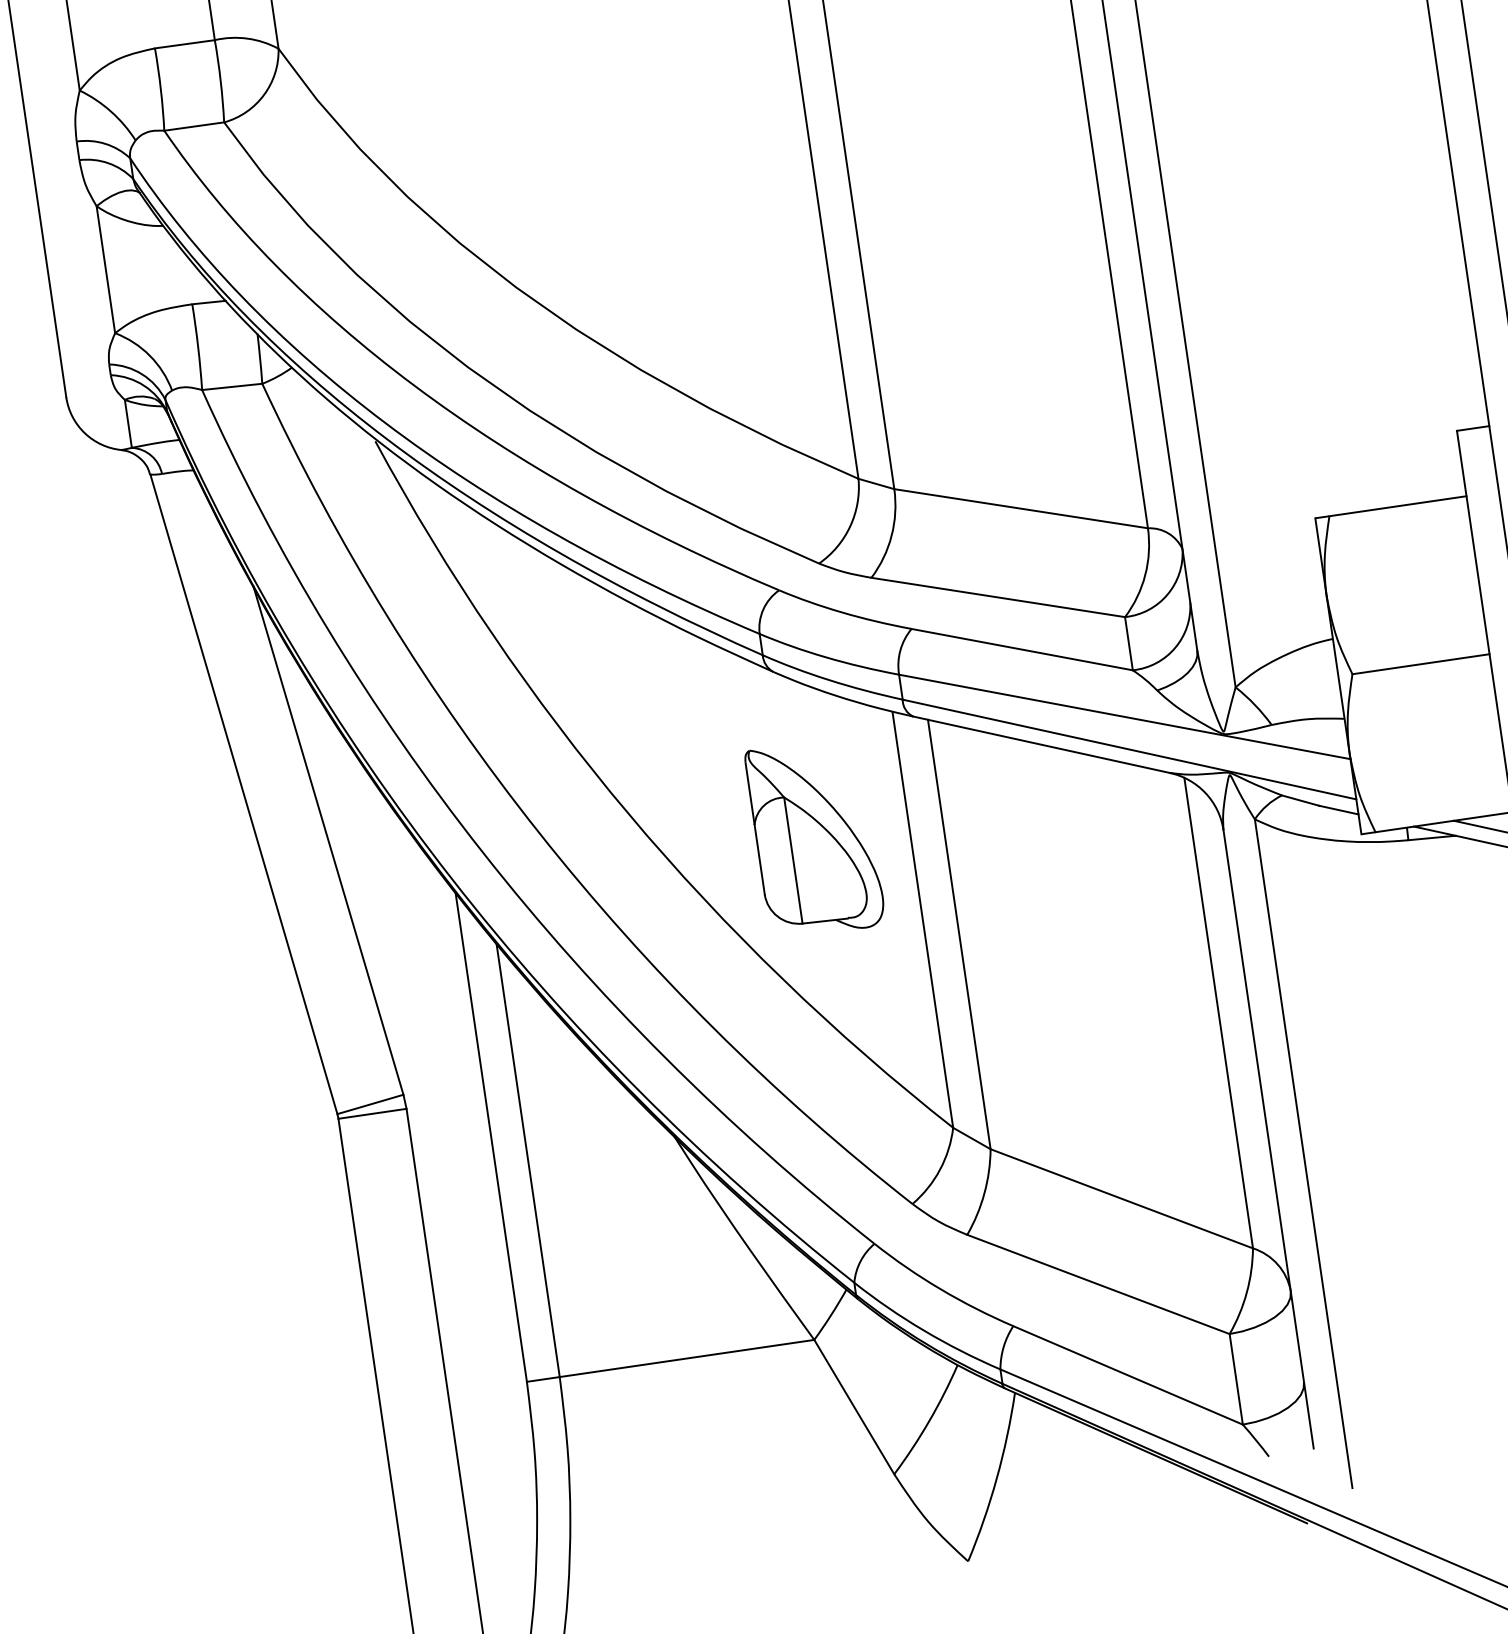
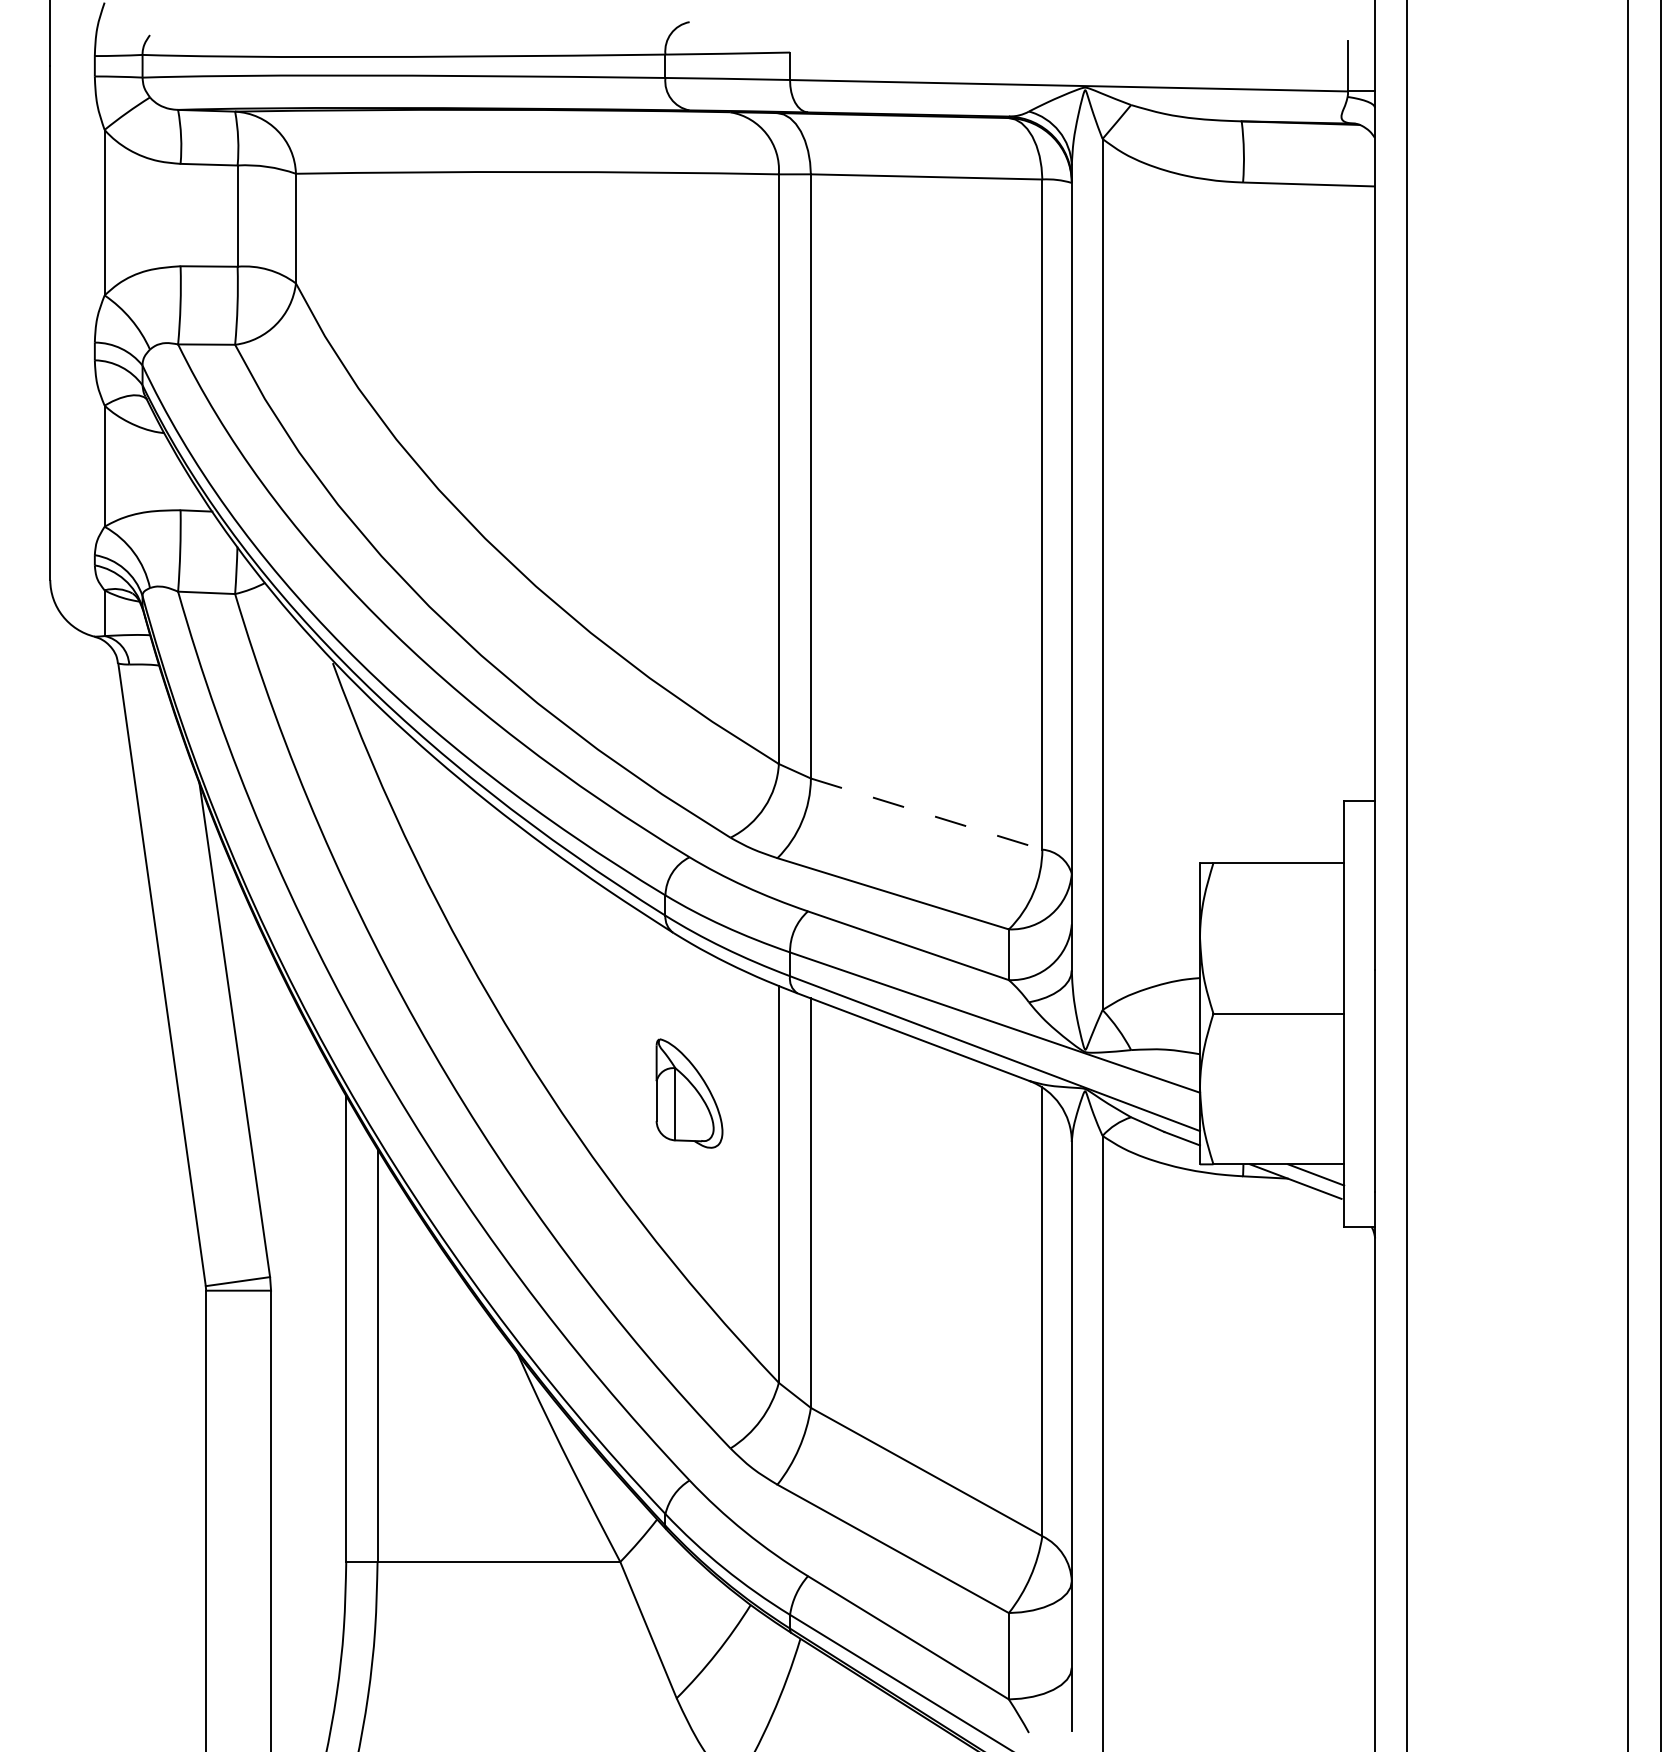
line: (1020, 508) -> (926, 813), solid -> dashed
part: (815, 838) -> (689, 1093), size x0.6

